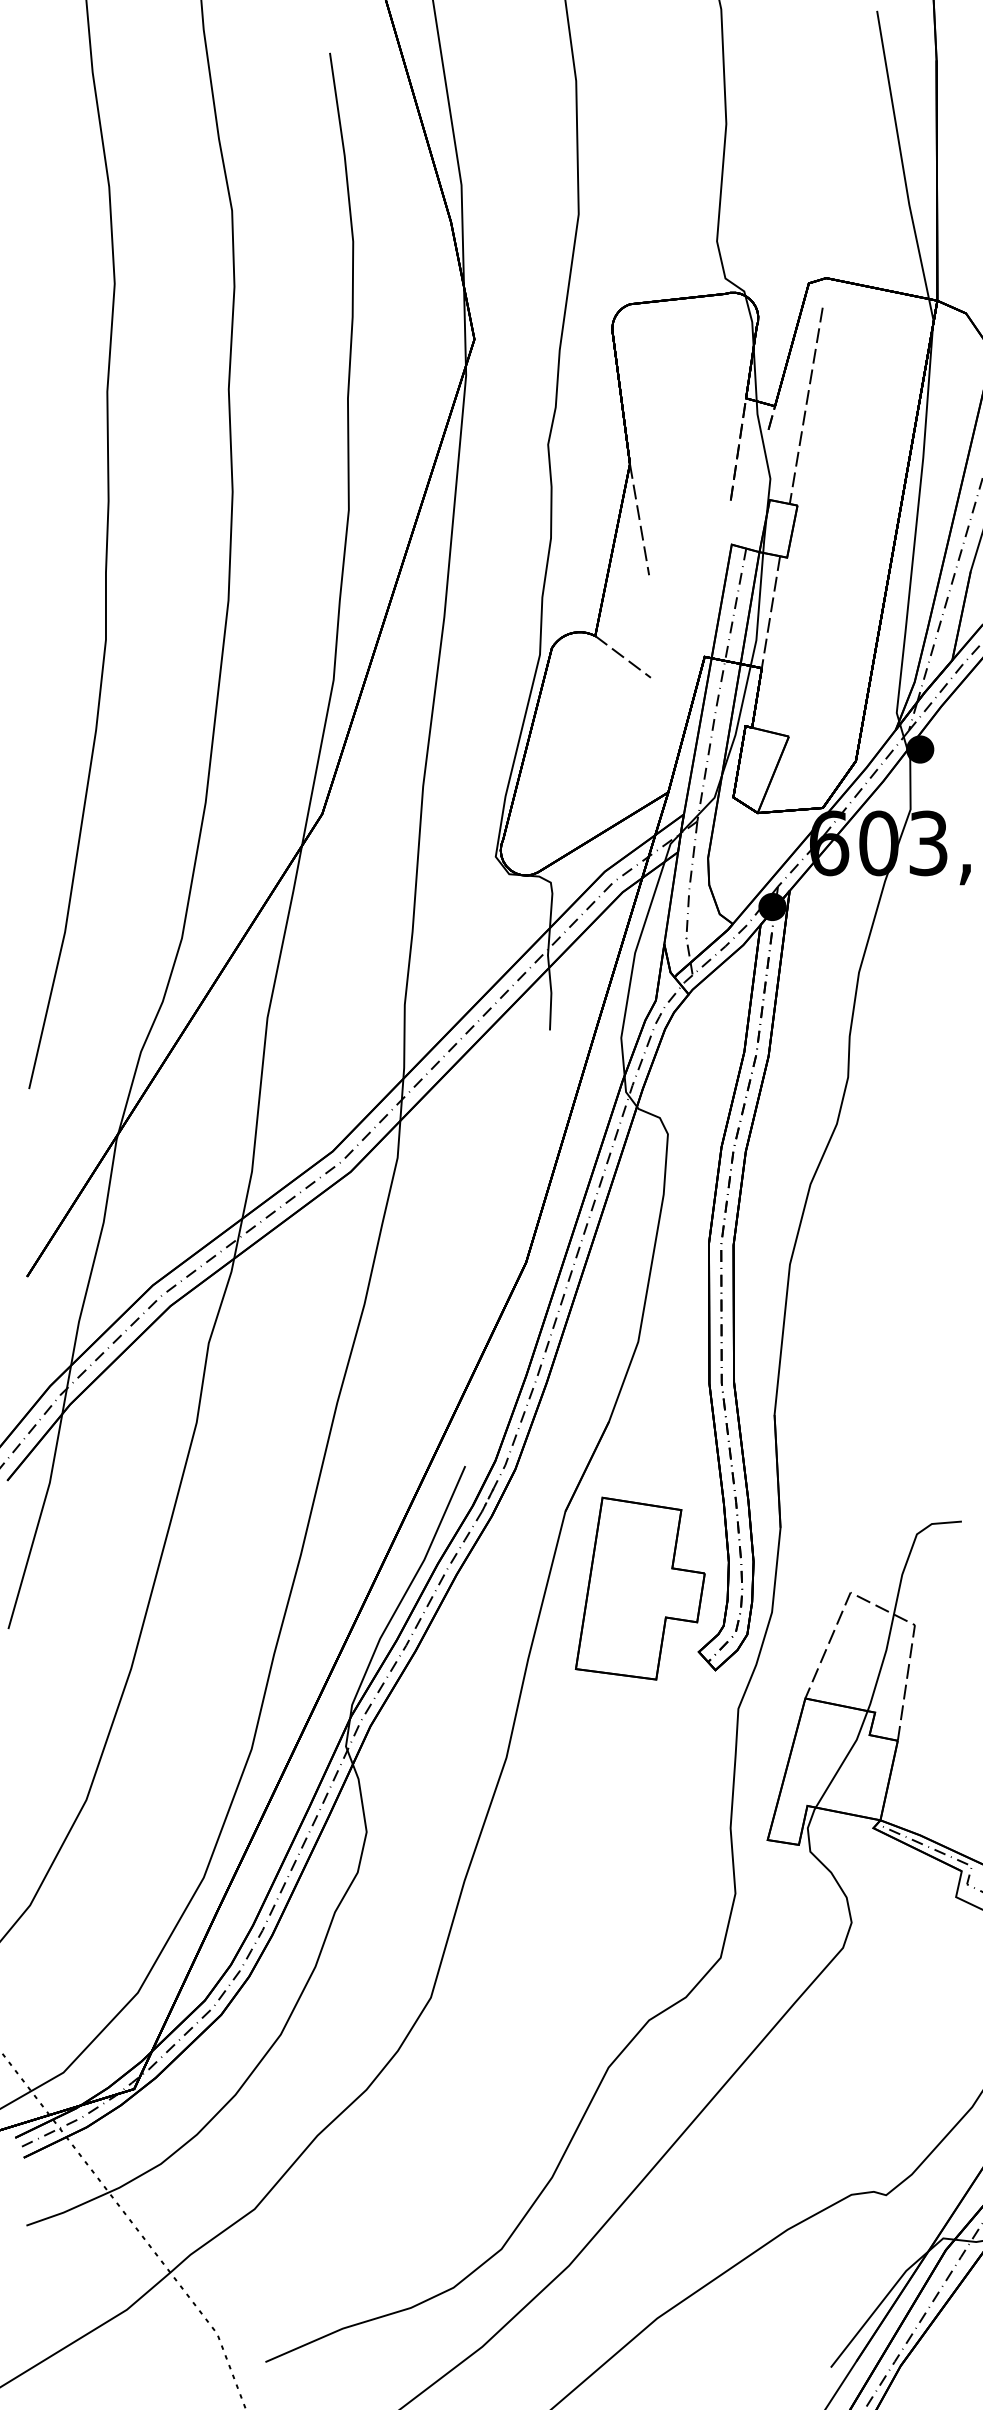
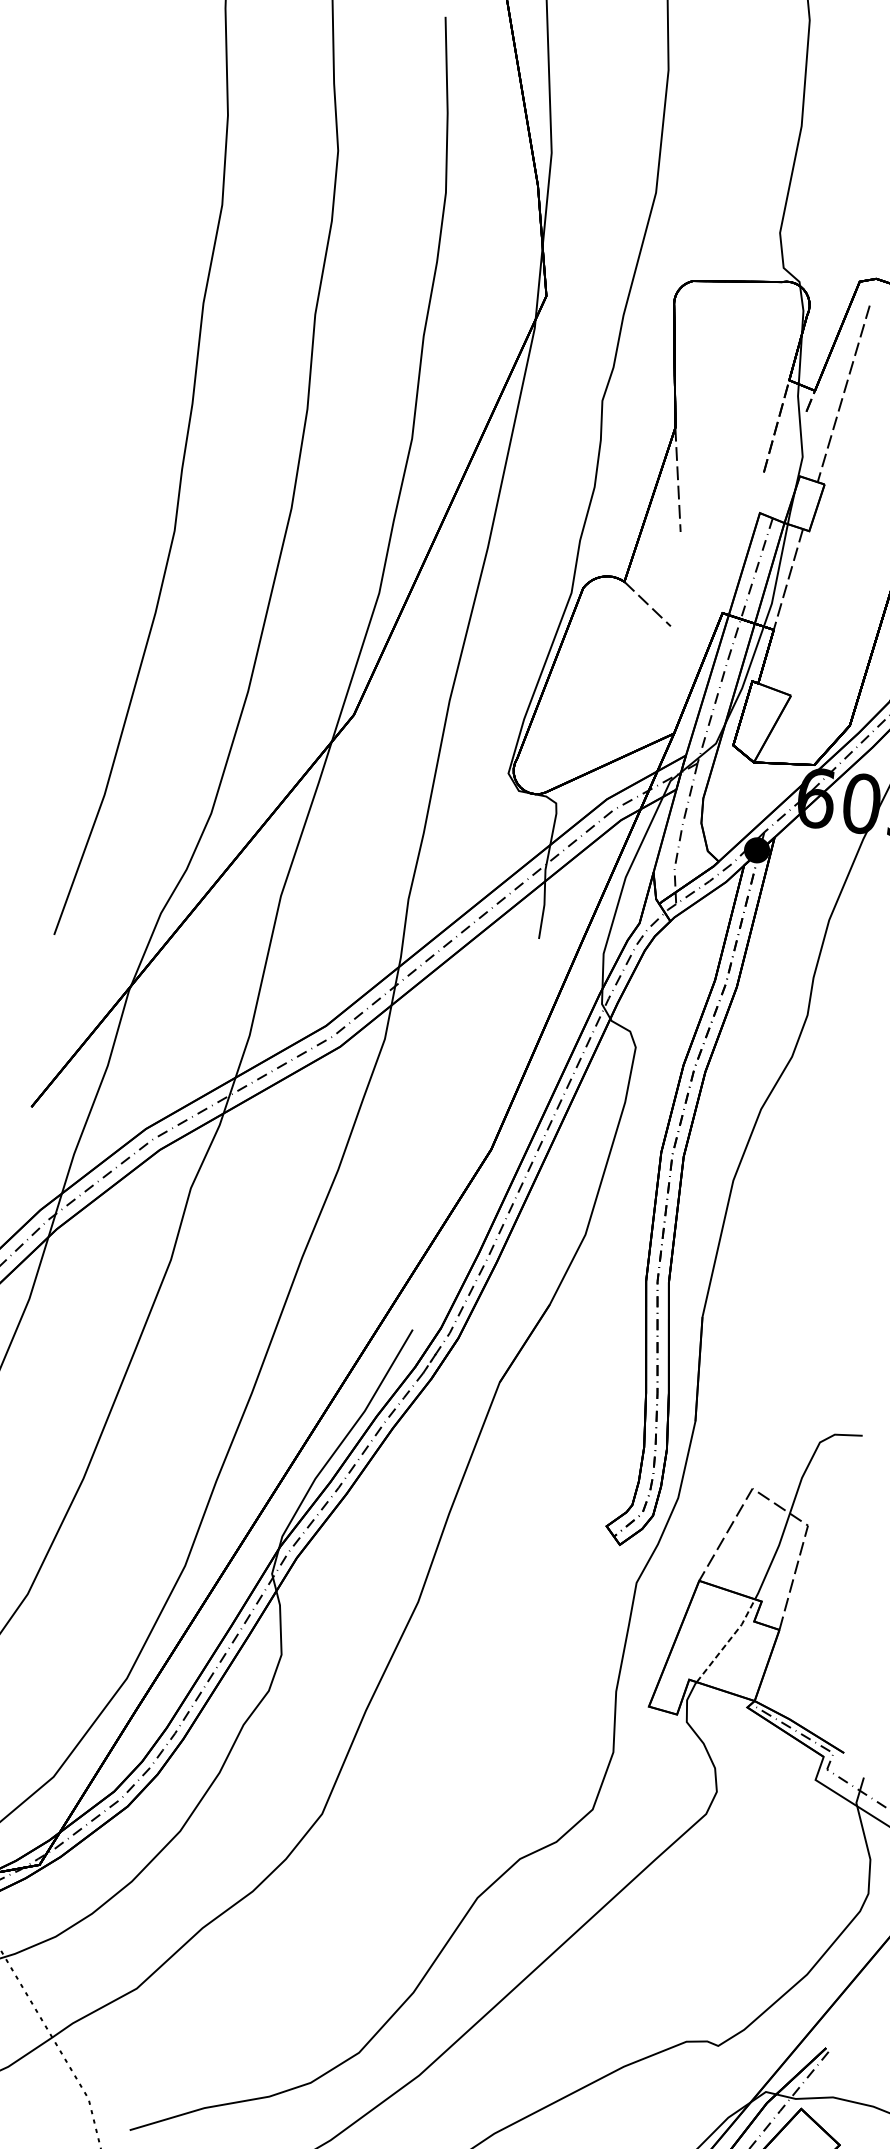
part: (639, 1588) -> (559, 1461), removed
line: (844, 1760) -> (728, 1642), solid -> dashed

